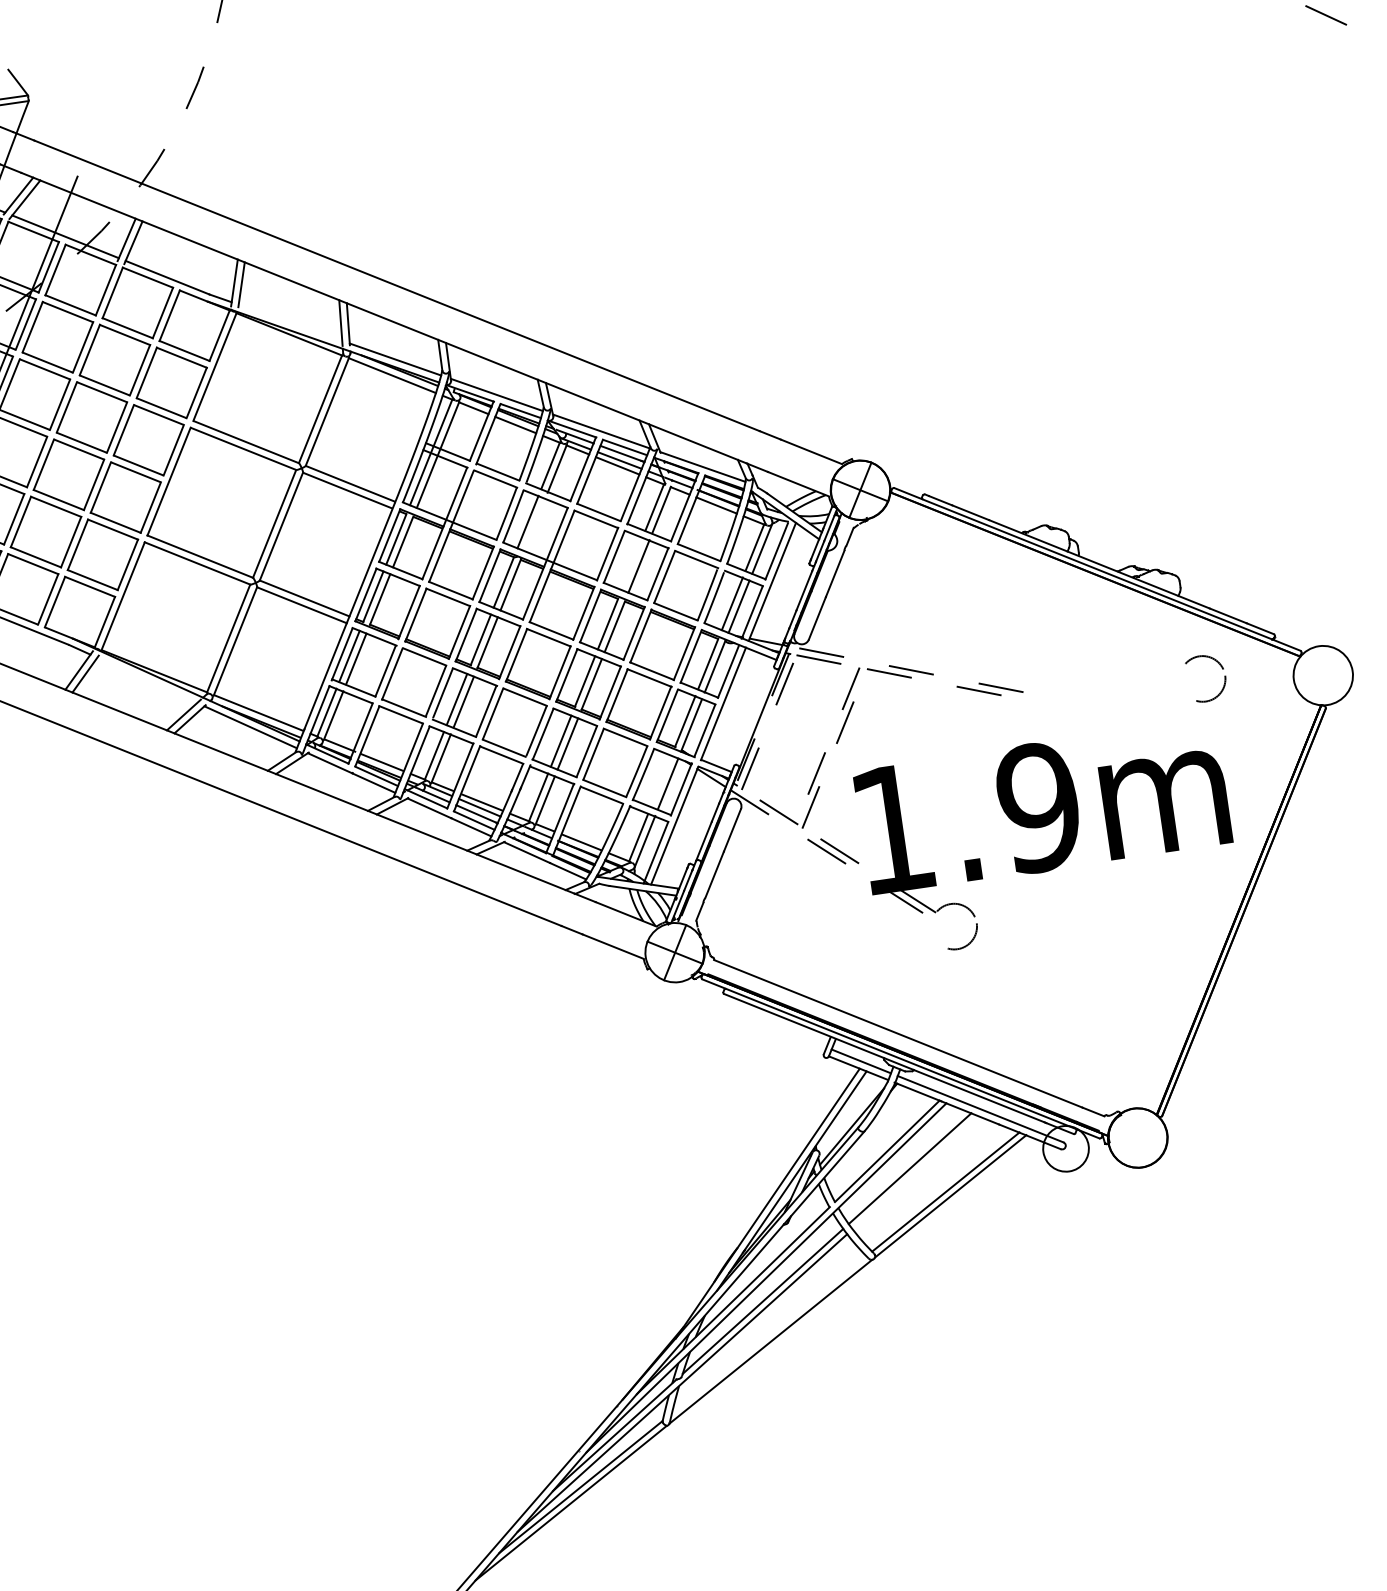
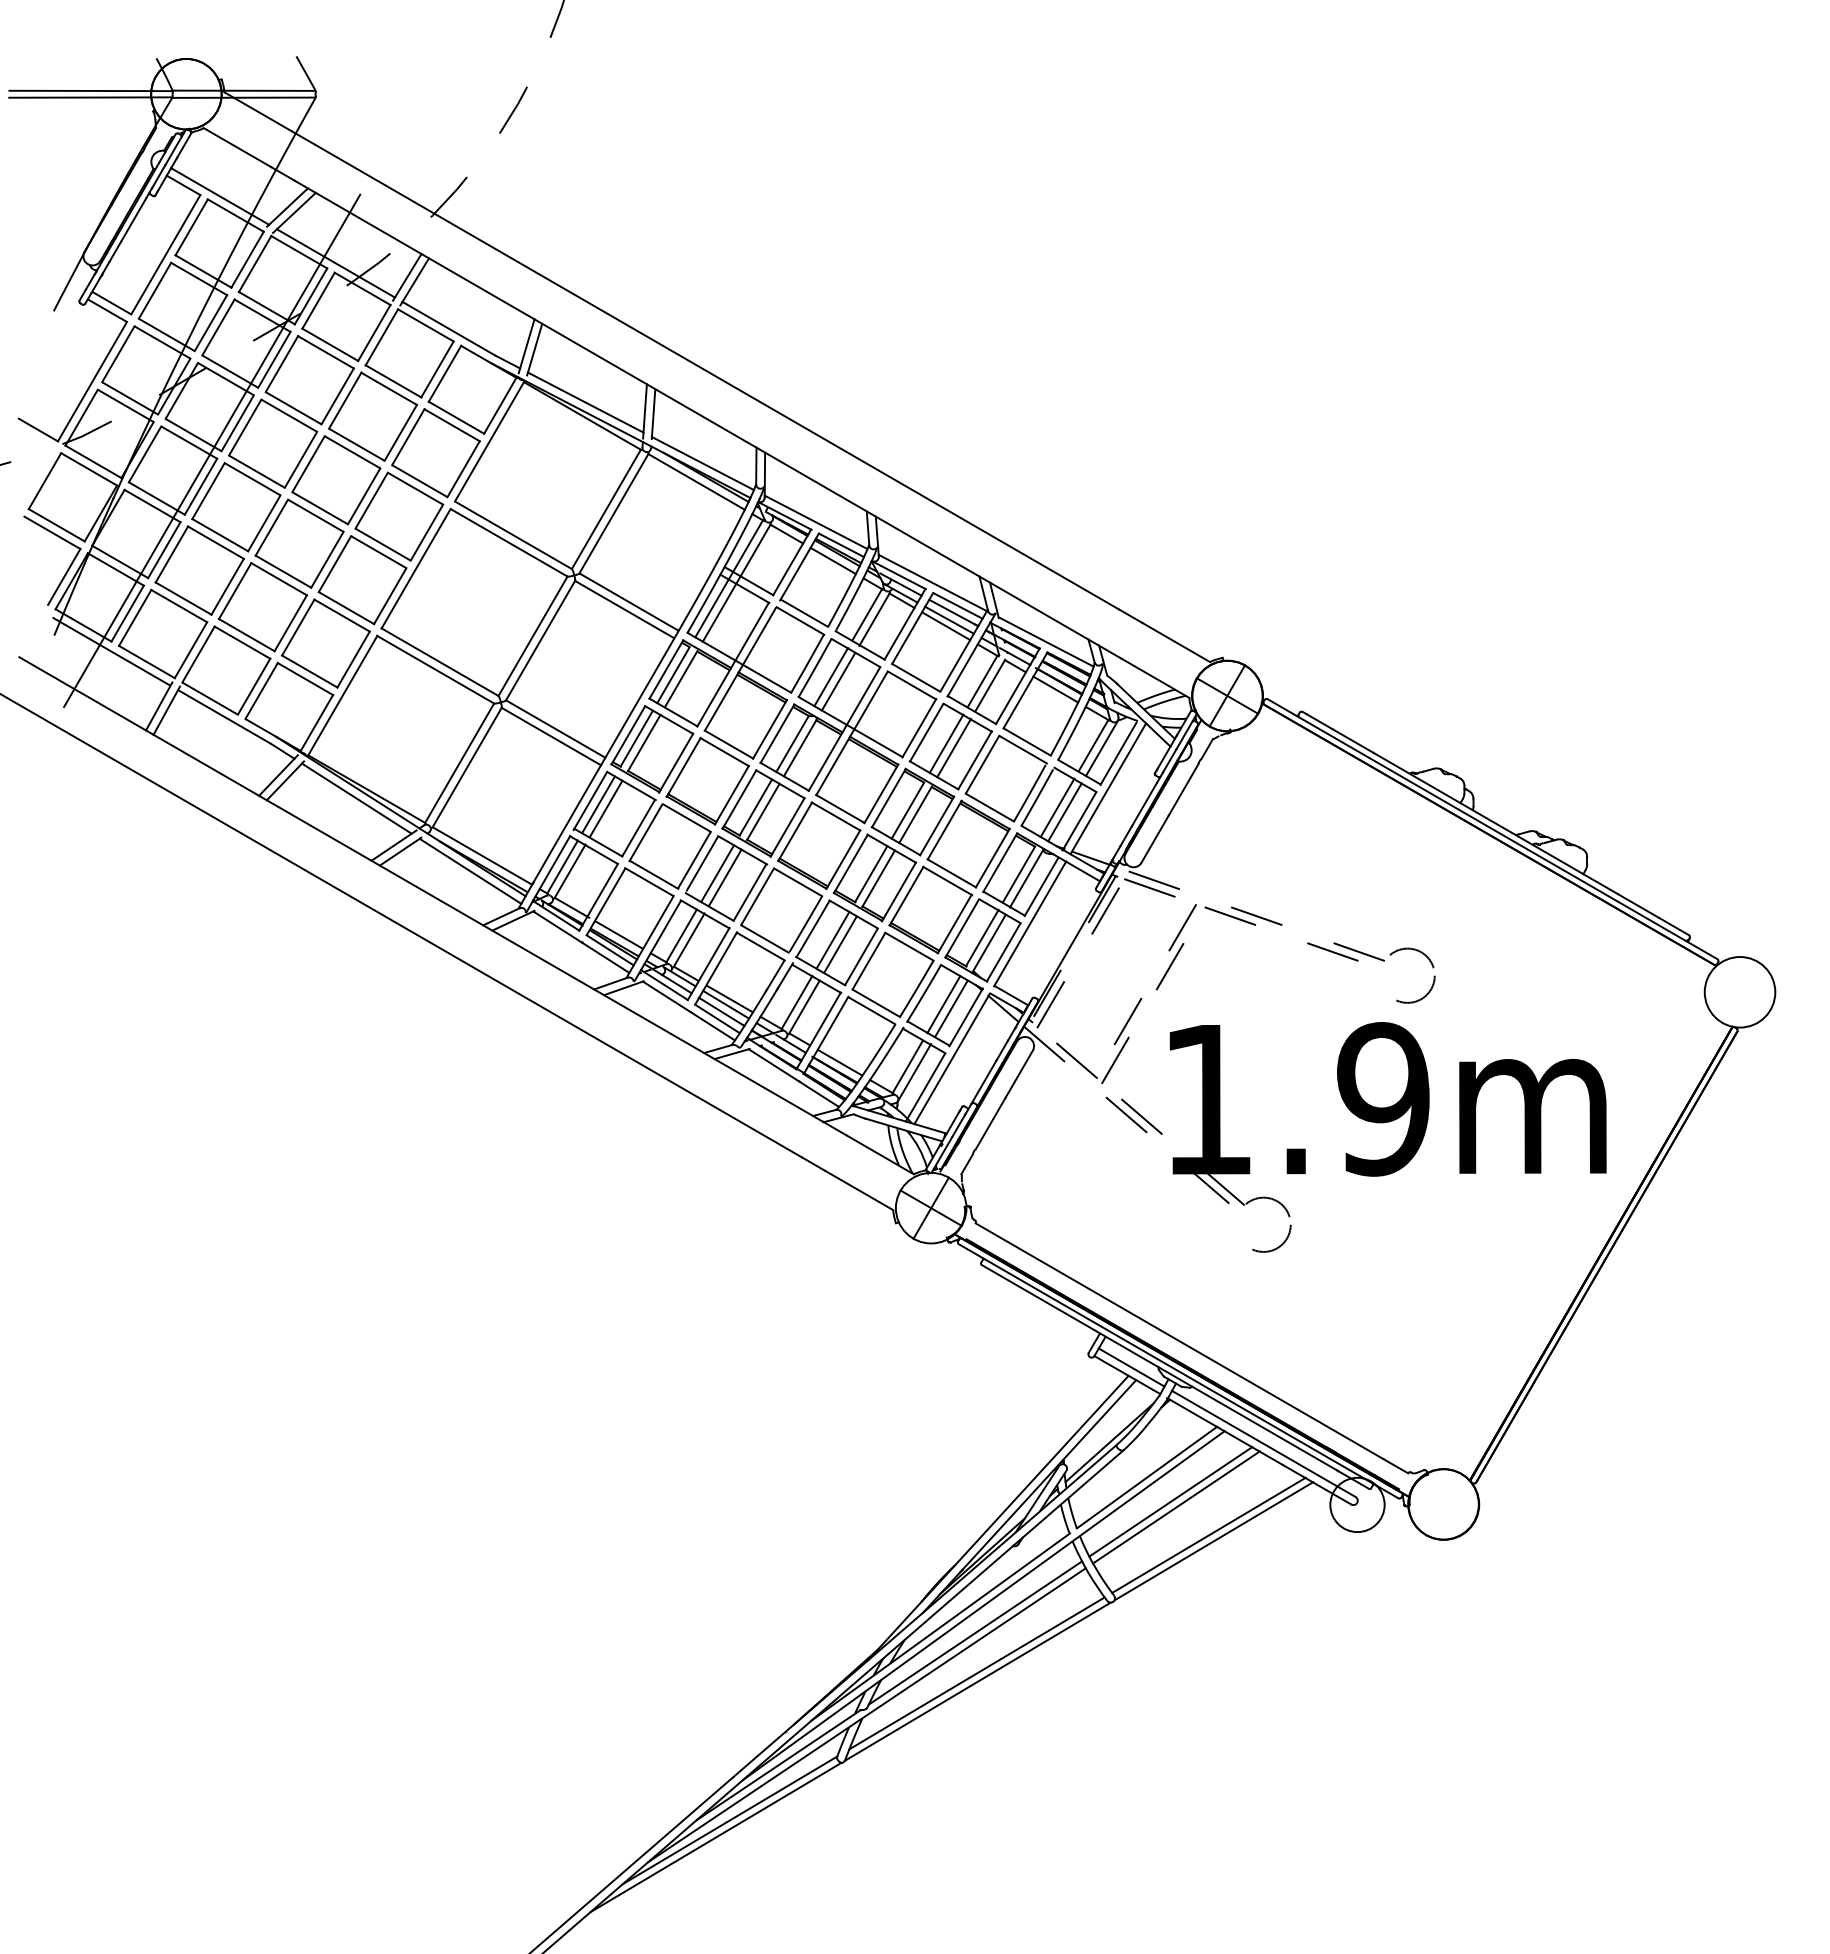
line: (290, 322) -> (585, 402), added
line: (533, 525) -> (837, 681), added
line: (632, 563) -> (946, 743), added
circle: (1206, 678) -> (1412, 975), moved
line: (146, 680) -> (356, 798), added
line: (660, 781) -> (943, 1004), added
line: (915, 1172) -> (1176, 1507), added
line: (768, 1335) -> (976, 1673), added

